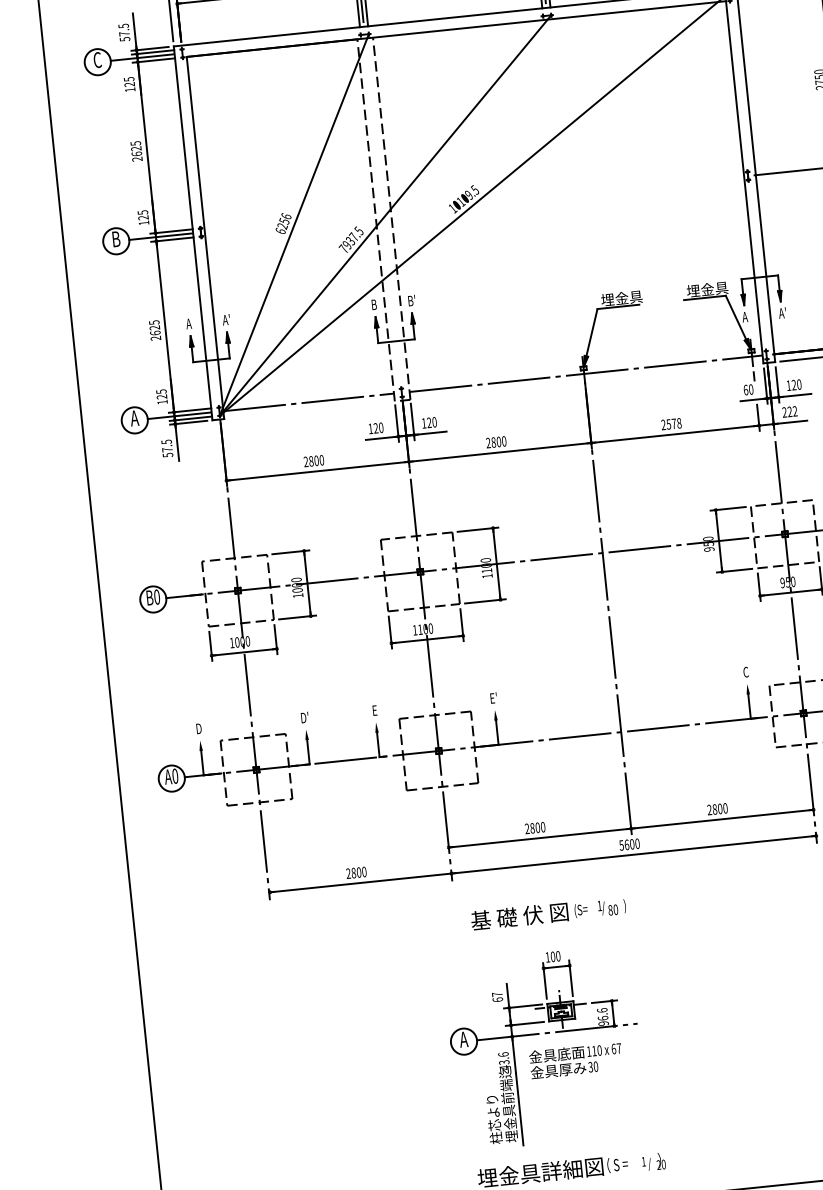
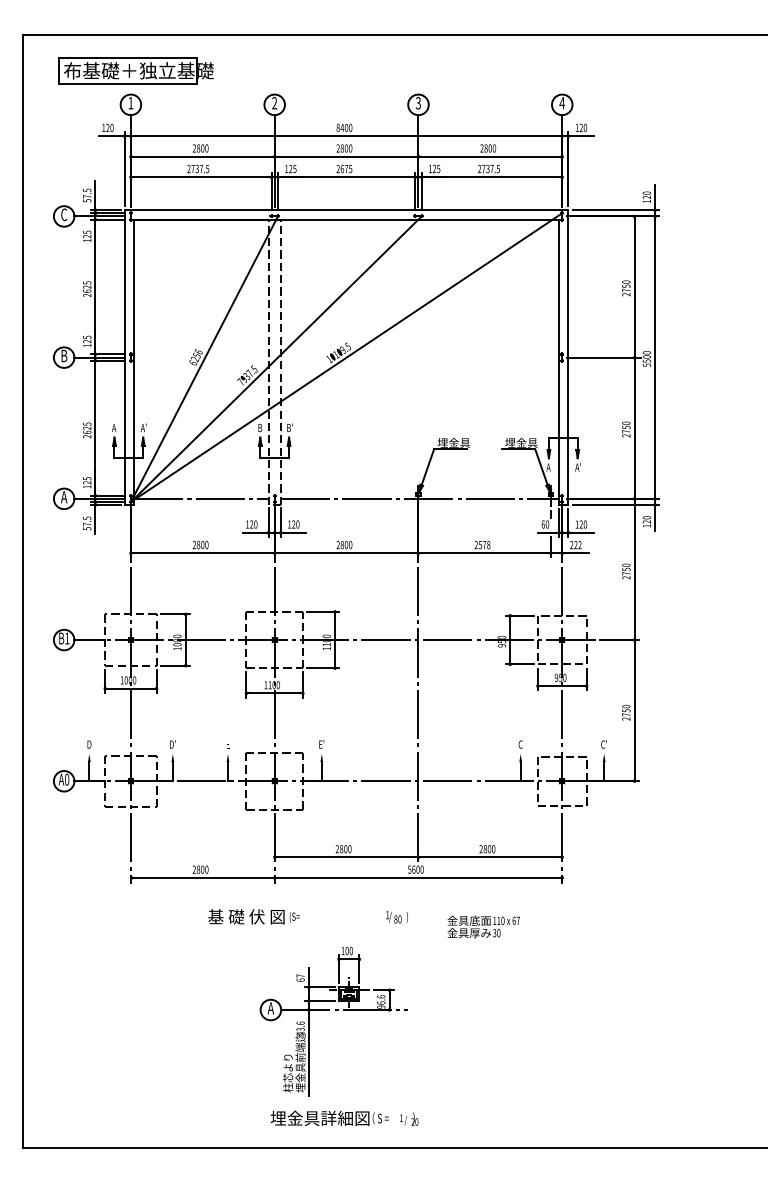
text: (157, 597) -> (67, 638), B0 -> B1
text: (528, 915) -> (253, 916), moved
text: (575, 1060) -> (483, 926), moved

